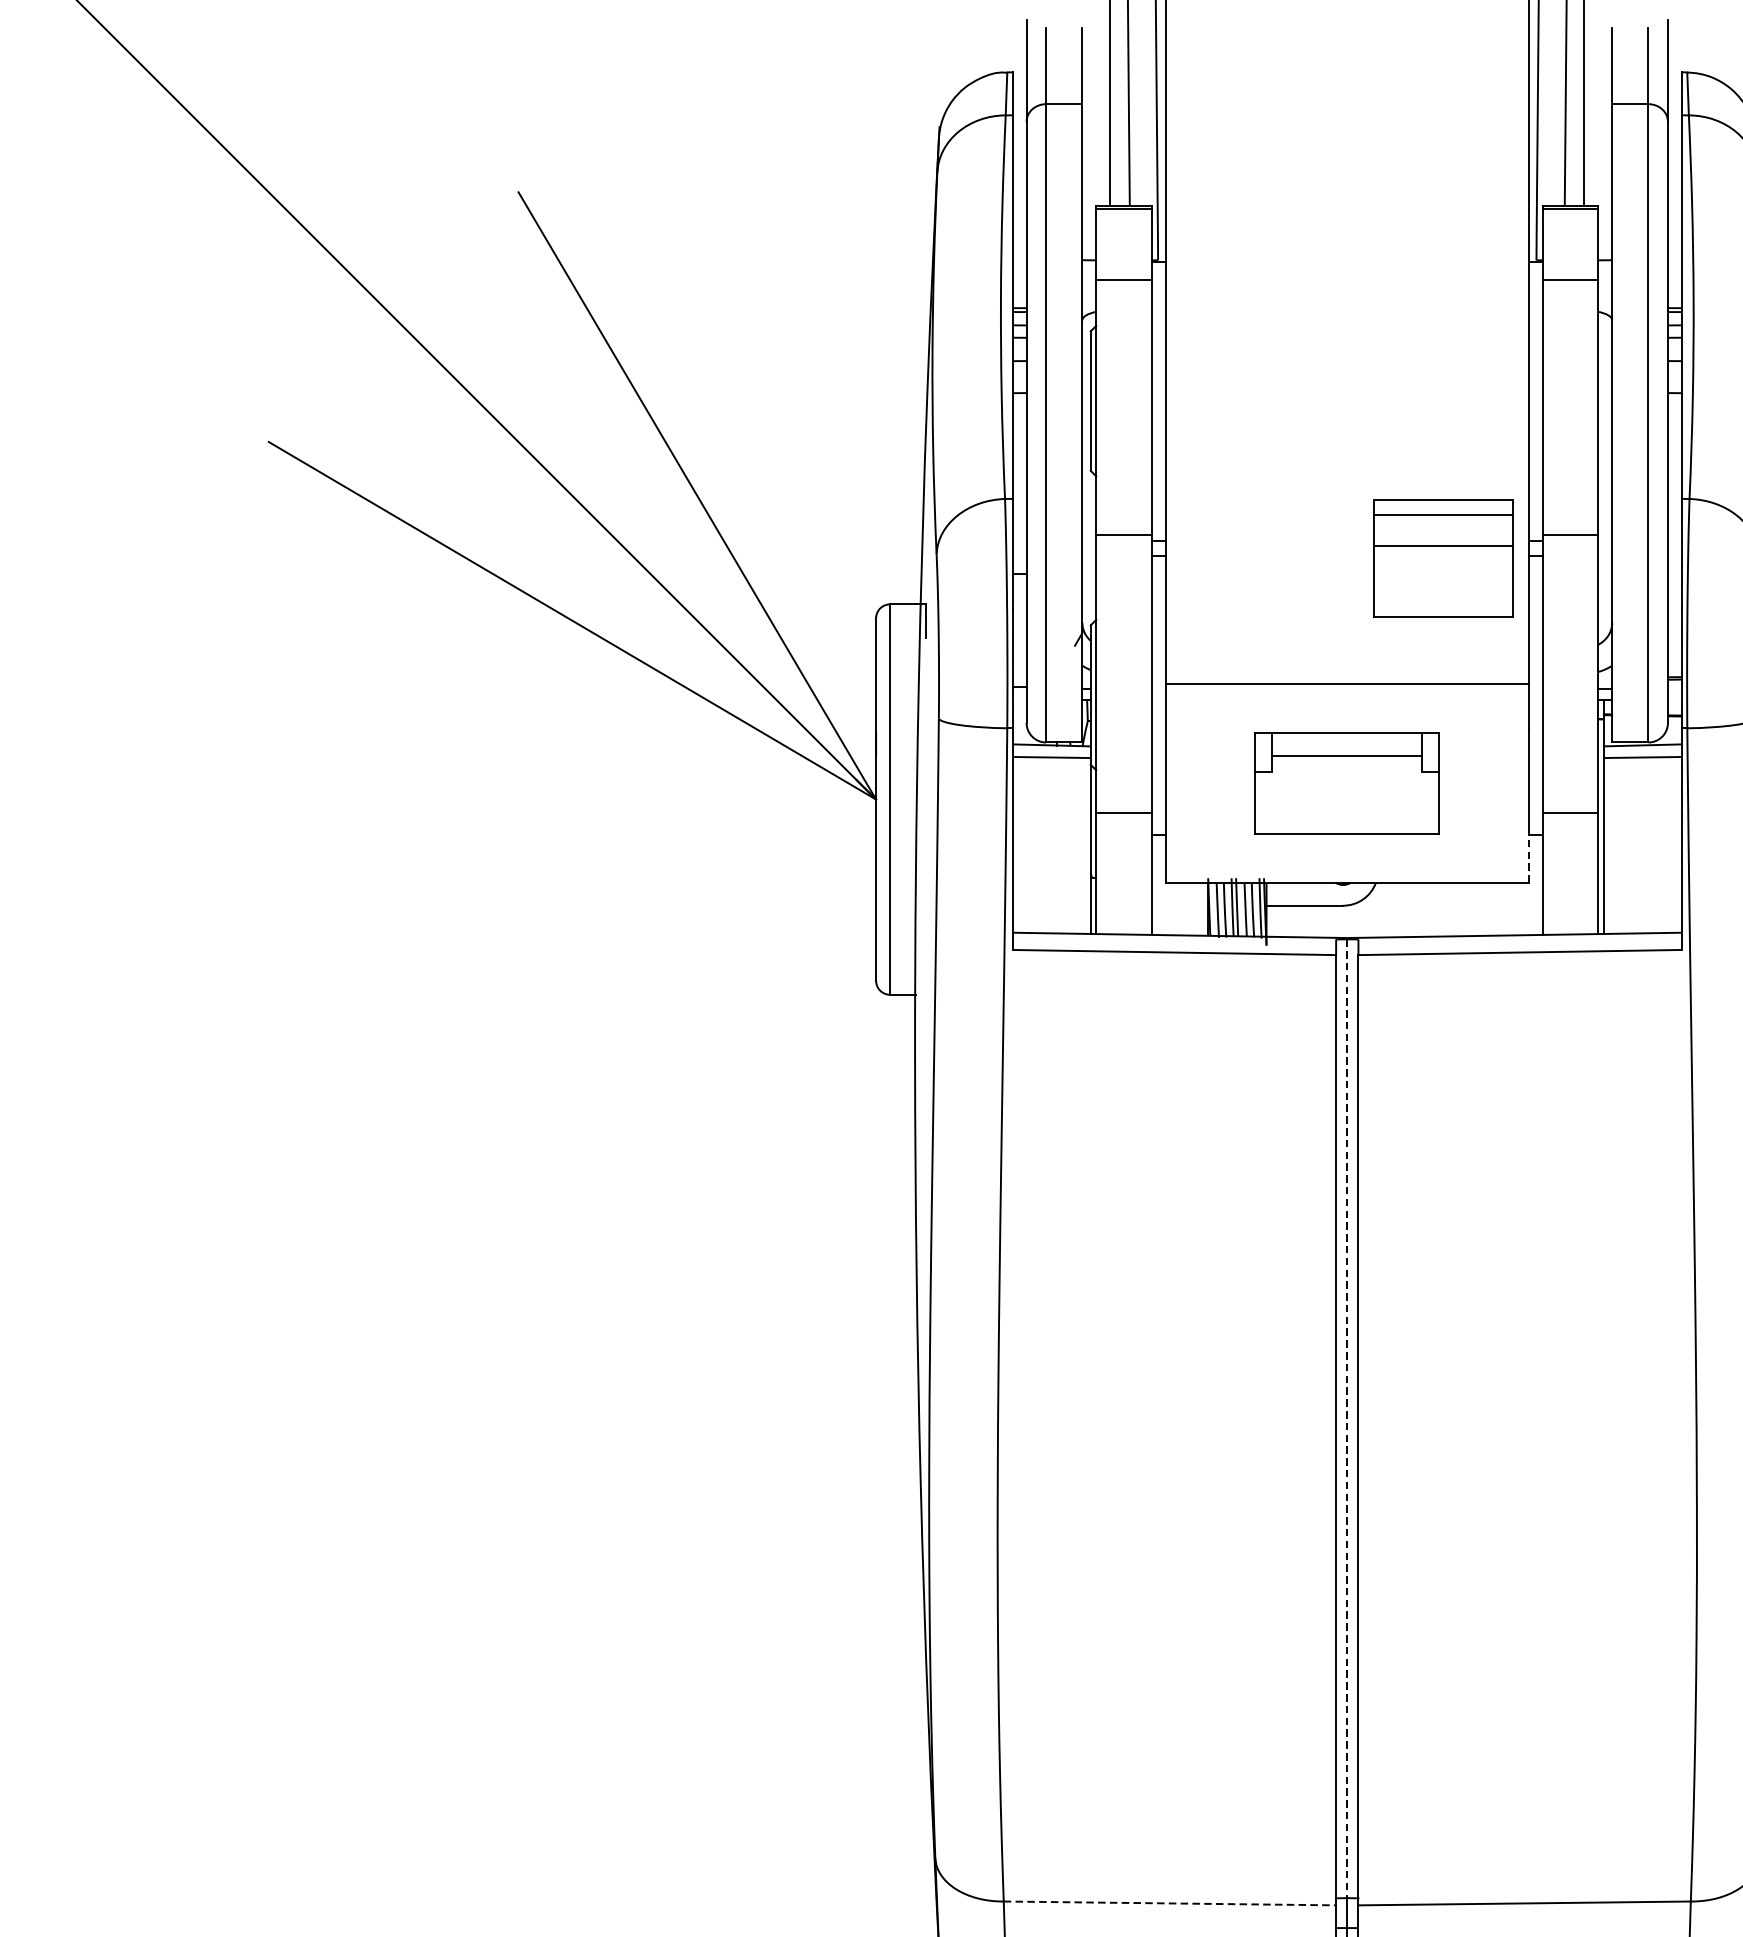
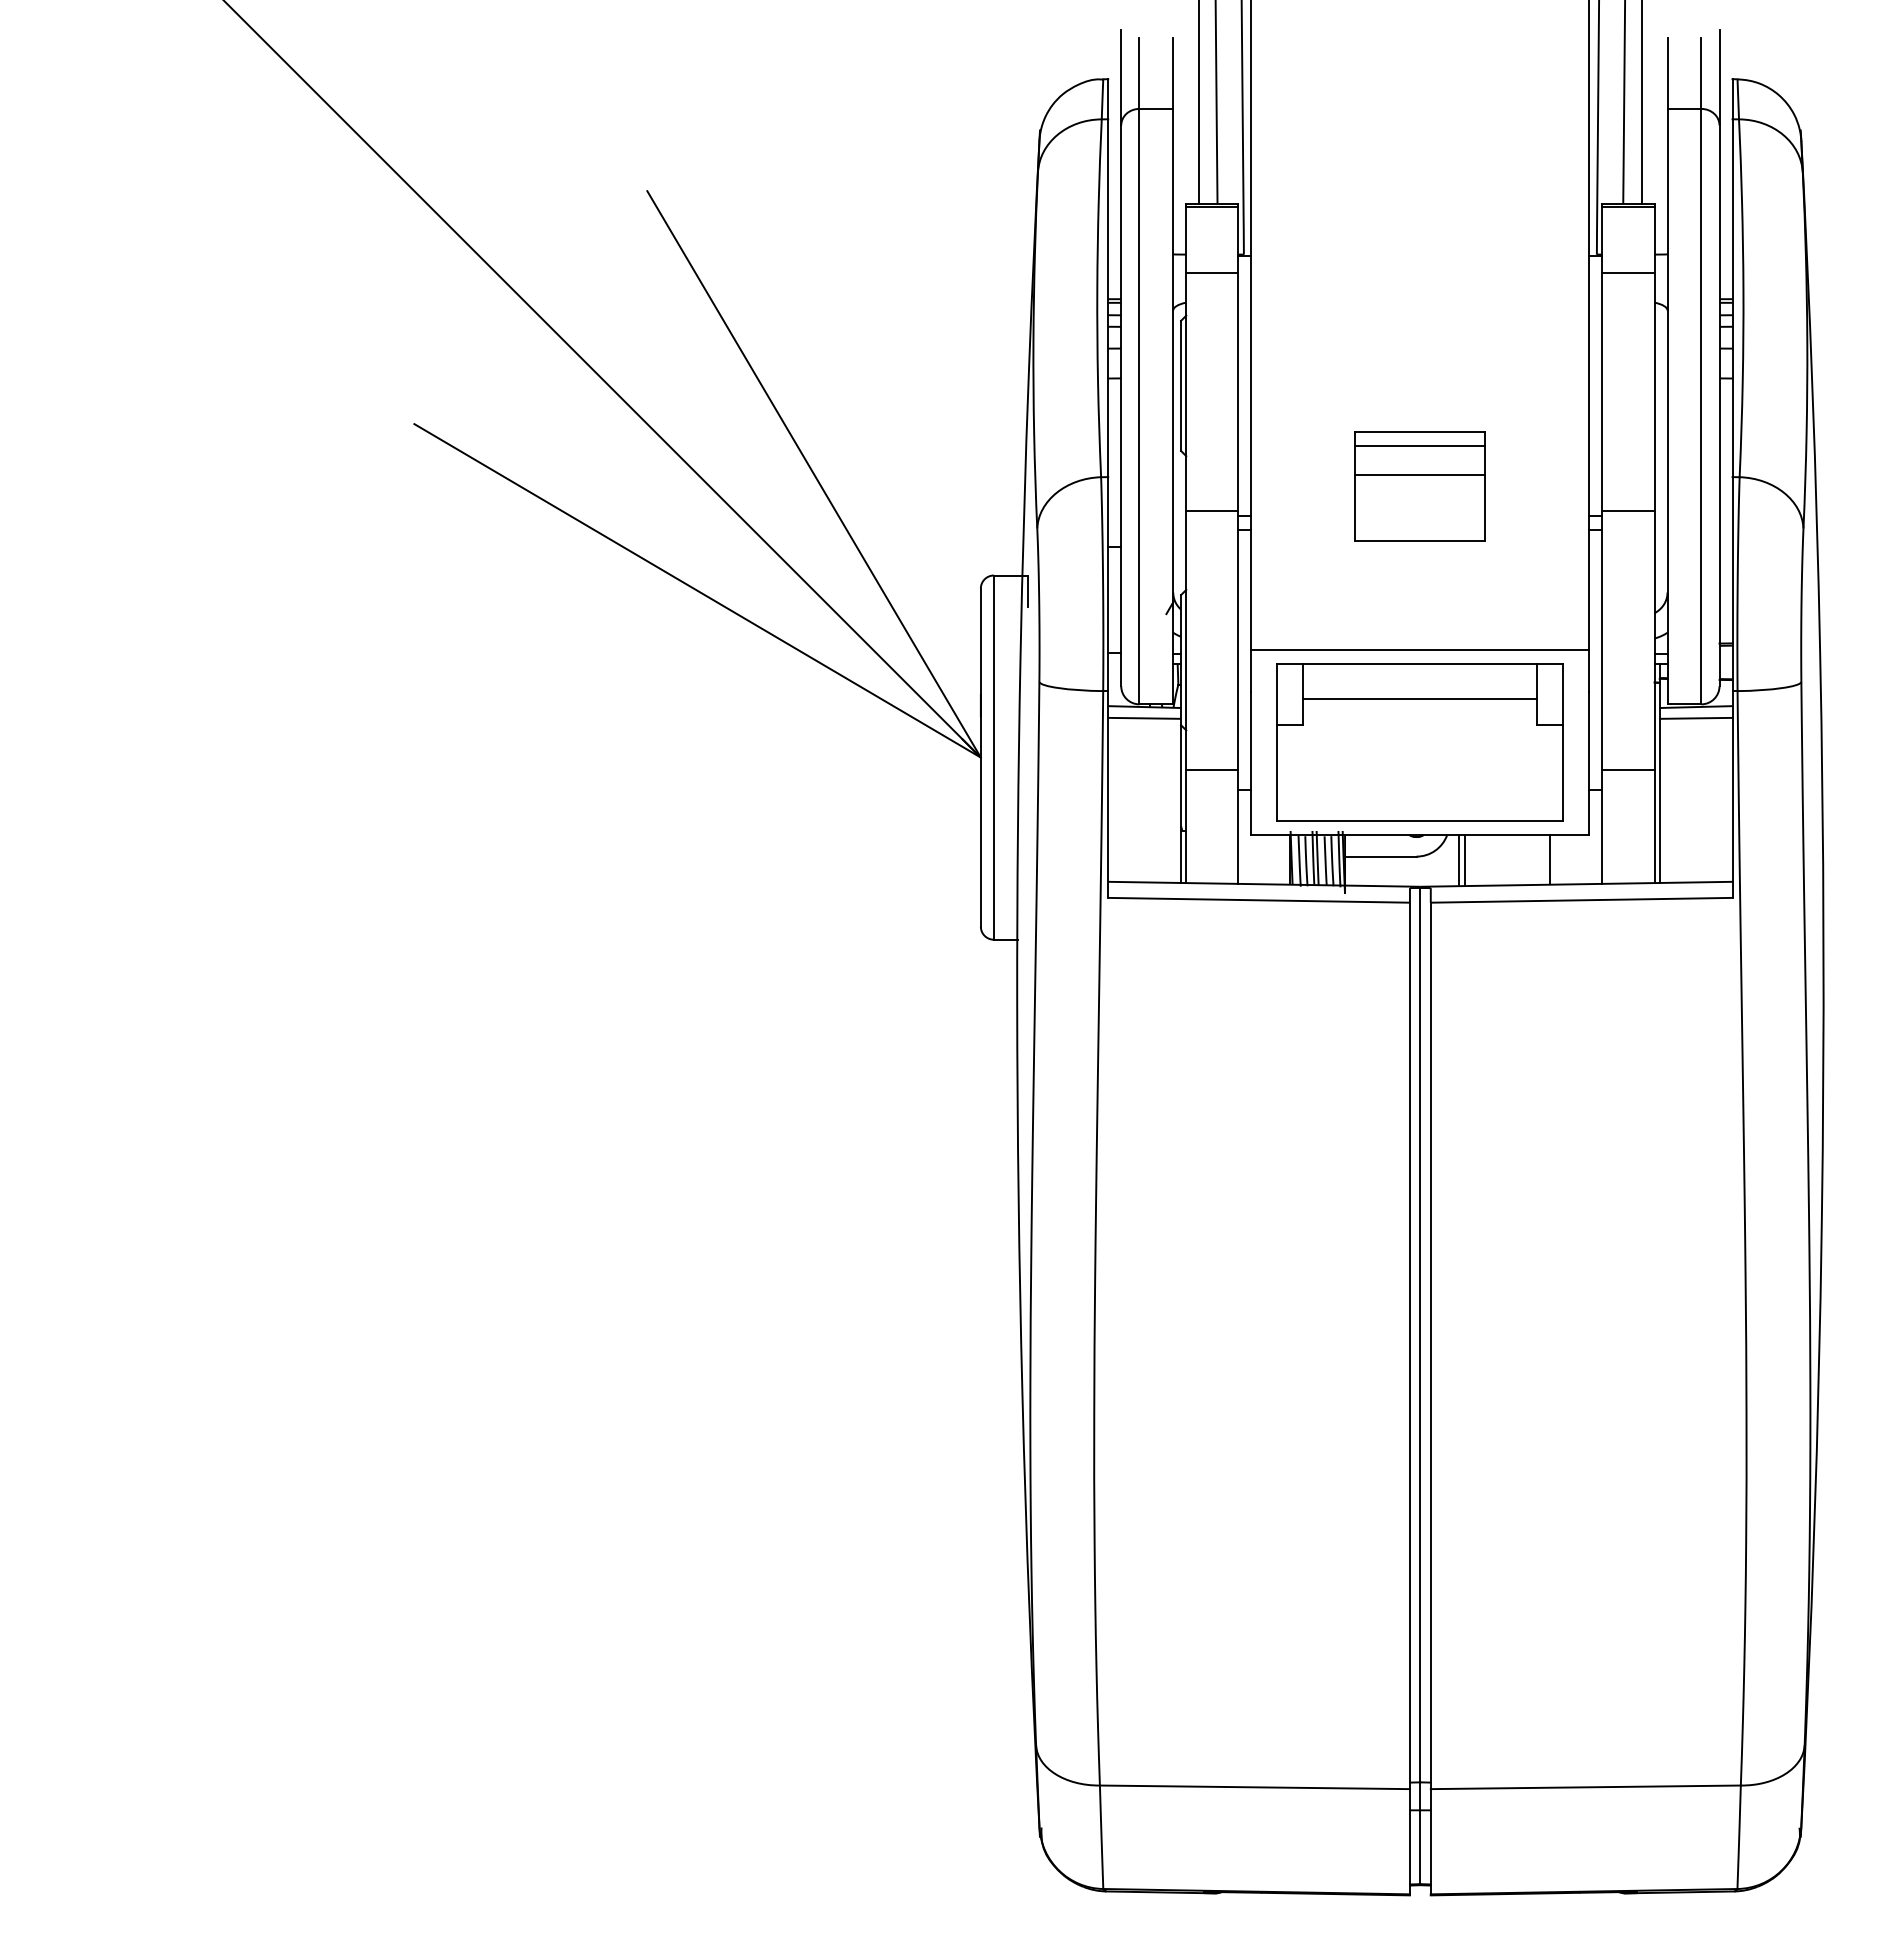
part: (1442, 558) -> (1419, 486), moved
part: (1346, 783) -> (1419, 742), size x1.67
line: (1528, 858) -> (1589, 812), dashed -> solid
line: (1389, 908) -> (1459, 859), added
line: (1394, 908) -> (1464, 859), added
line: (1486, 908) -> (1550, 859), added
line: (1347, 1419) -> (1420, 1335), dashed -> solid
line: (1170, 1903) -> (1255, 1787), dashed -> solid

